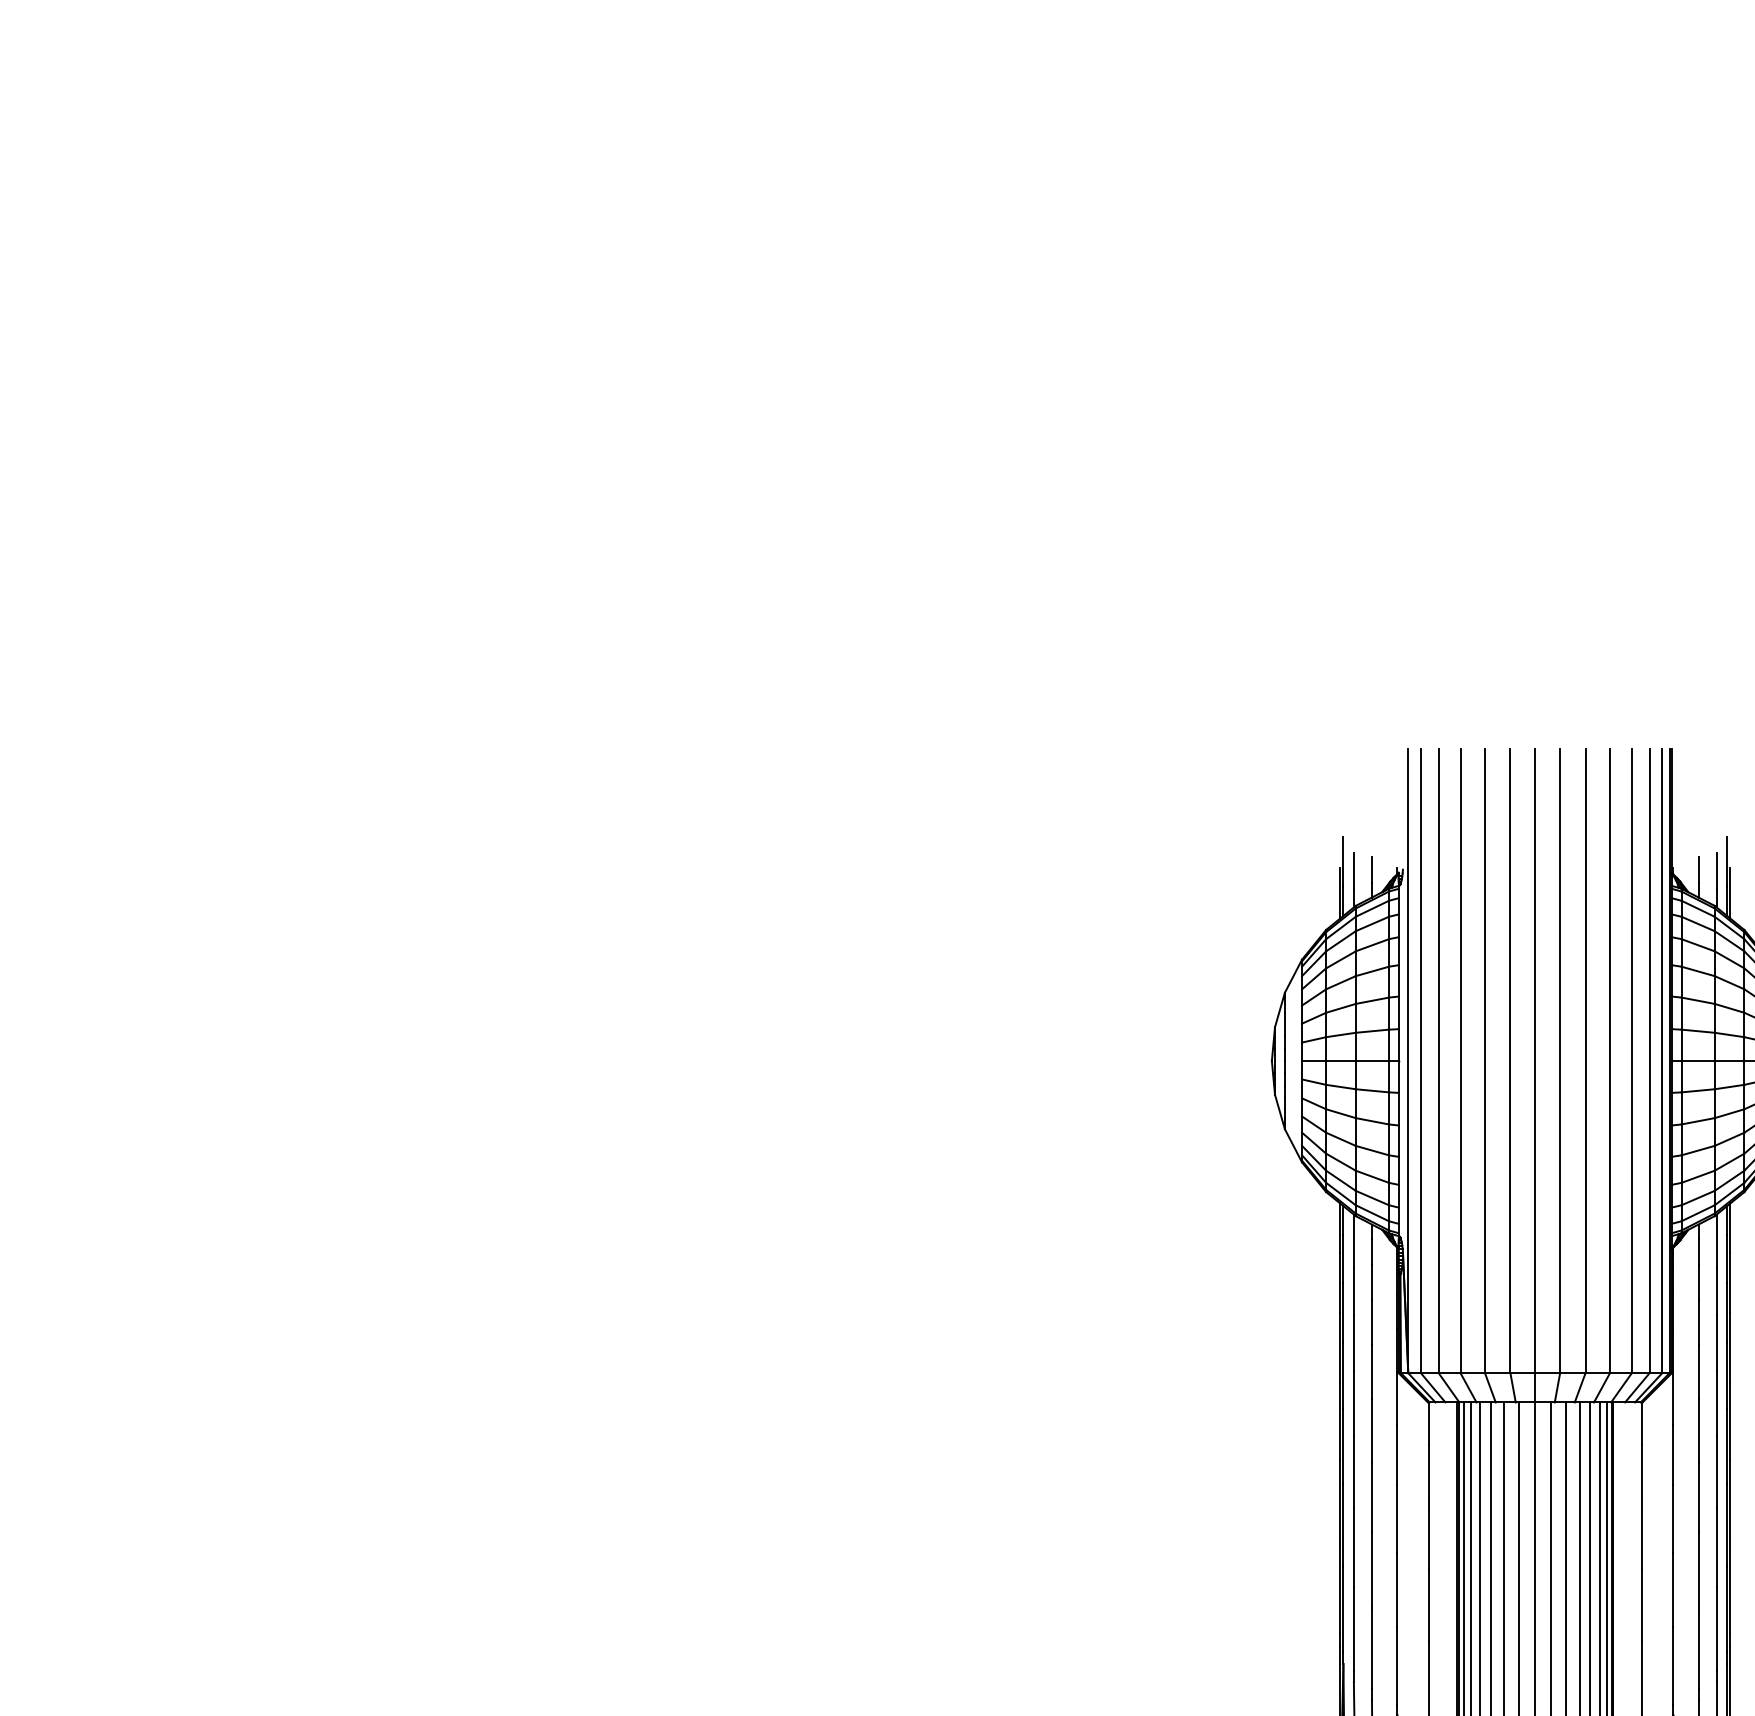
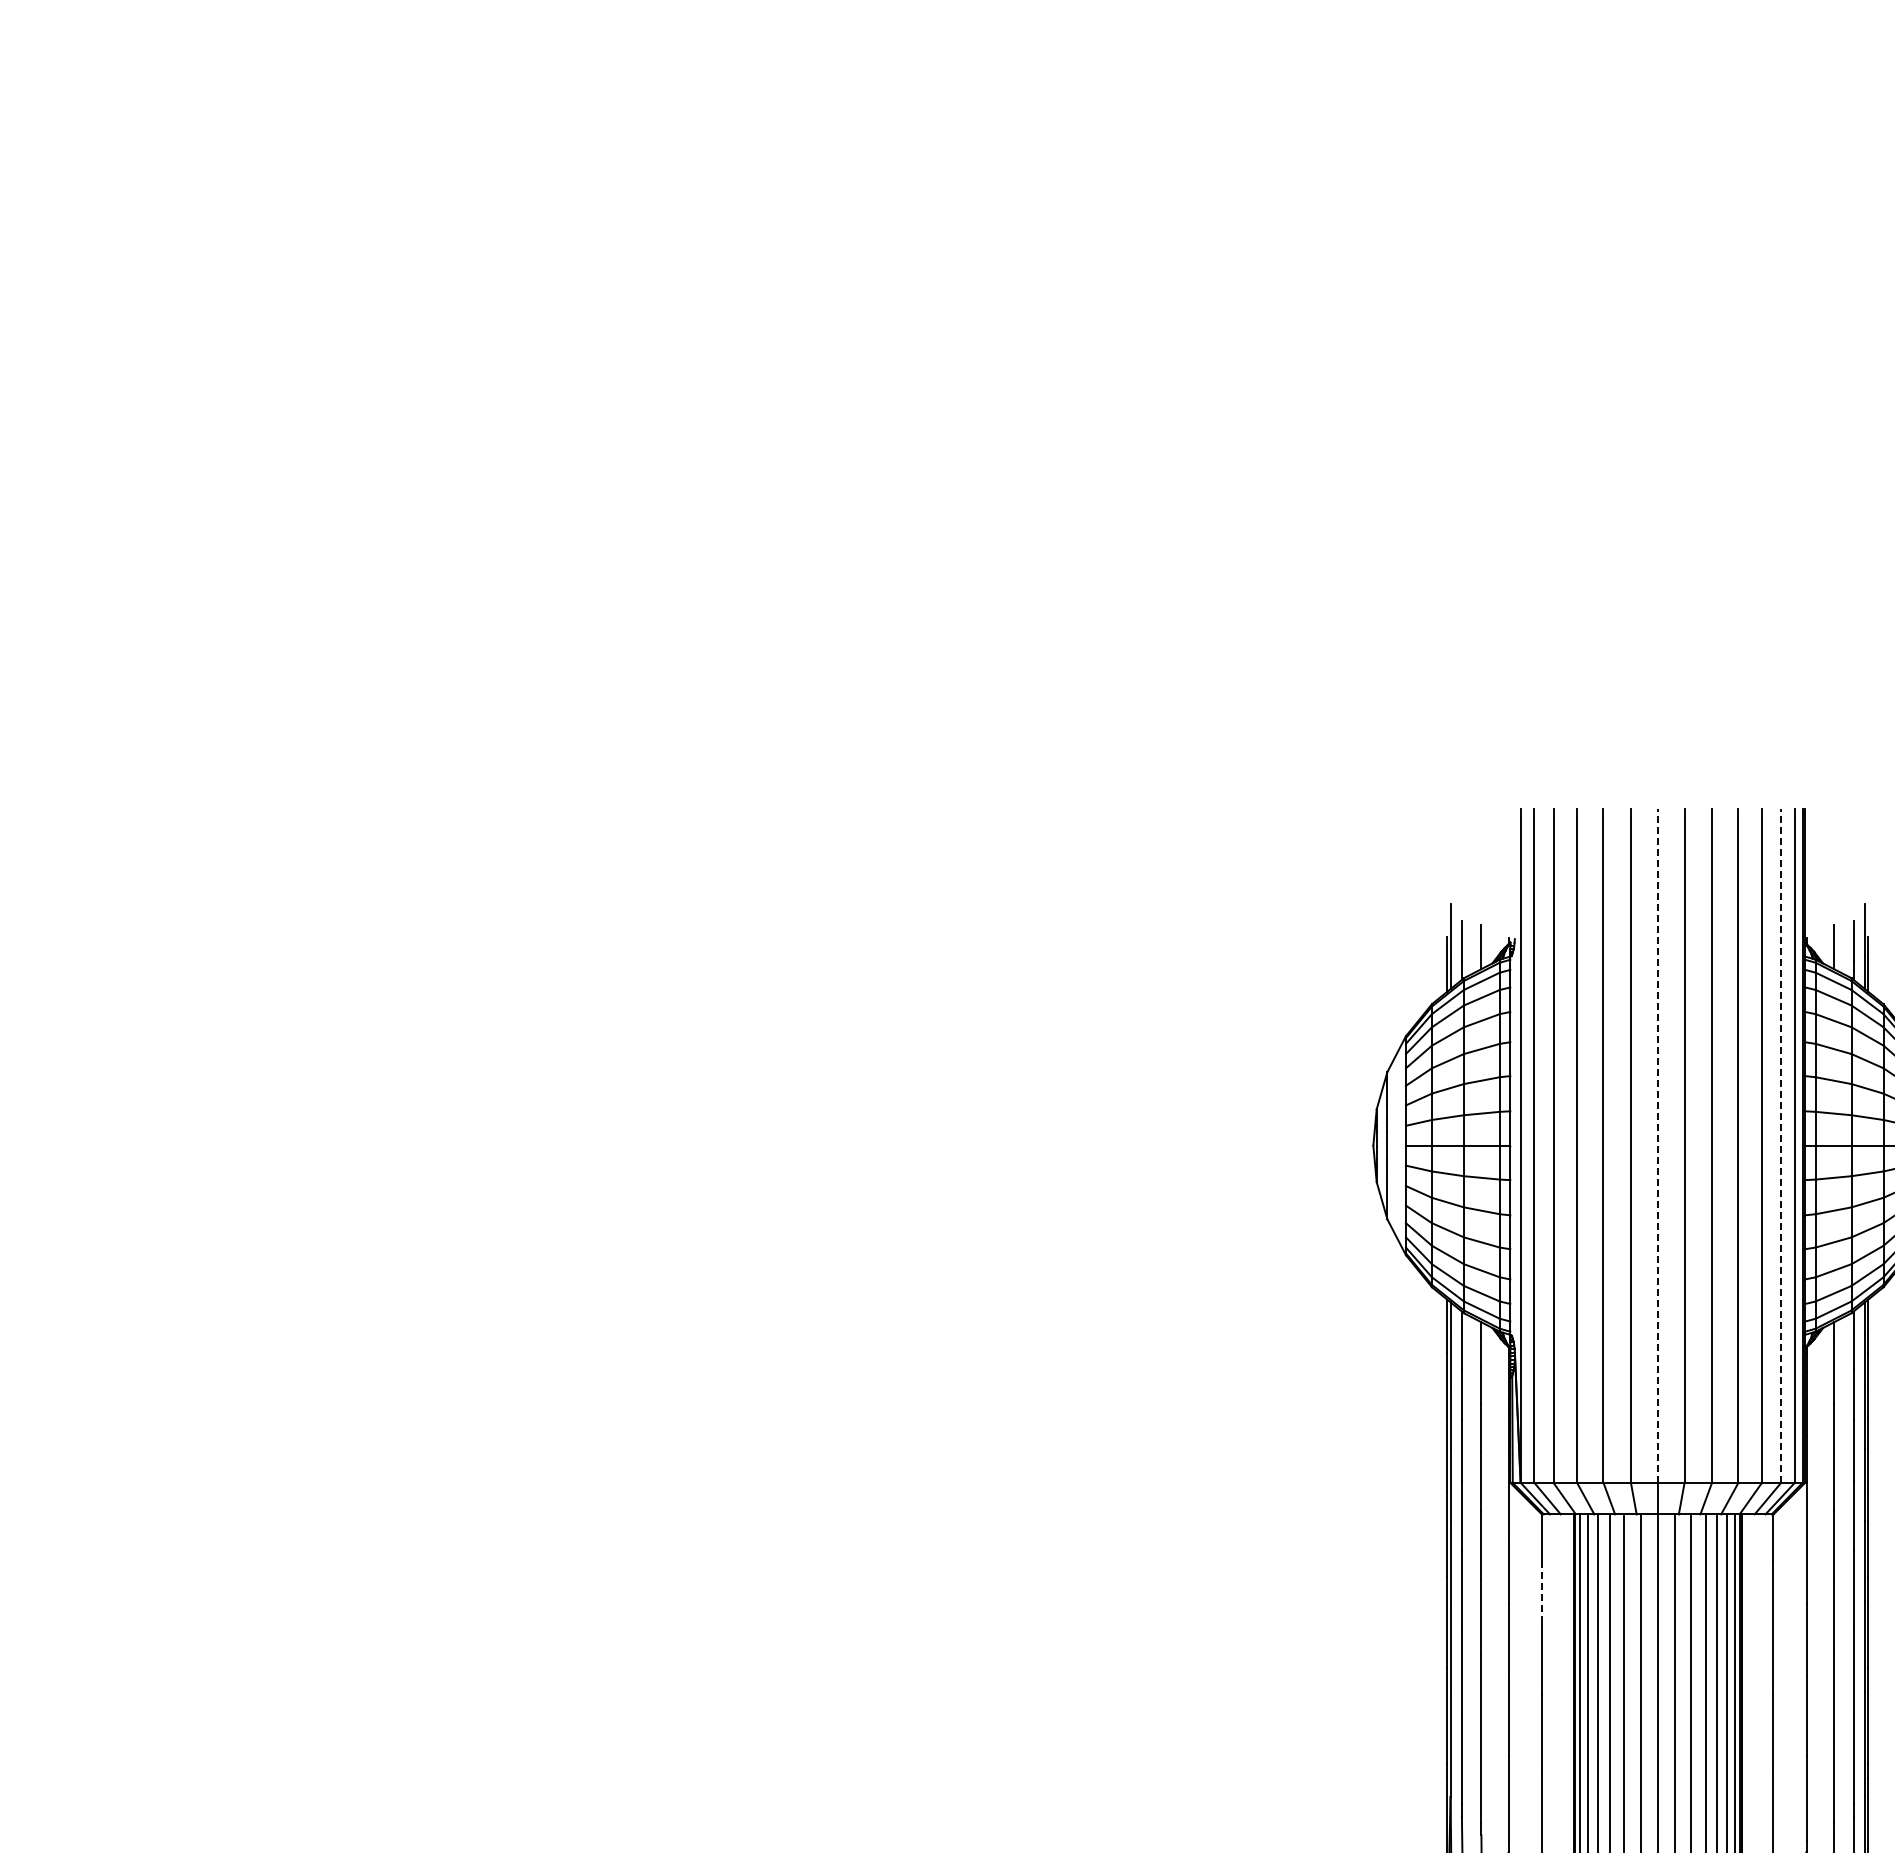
line: (1535, 1060) -> (1657, 1145), solid -> dashed
line: (1649, 1060) -> (1781, 1145), solid -> dashed
line: (1428, 1474) -> (1542, 1592), solid -> dashed

